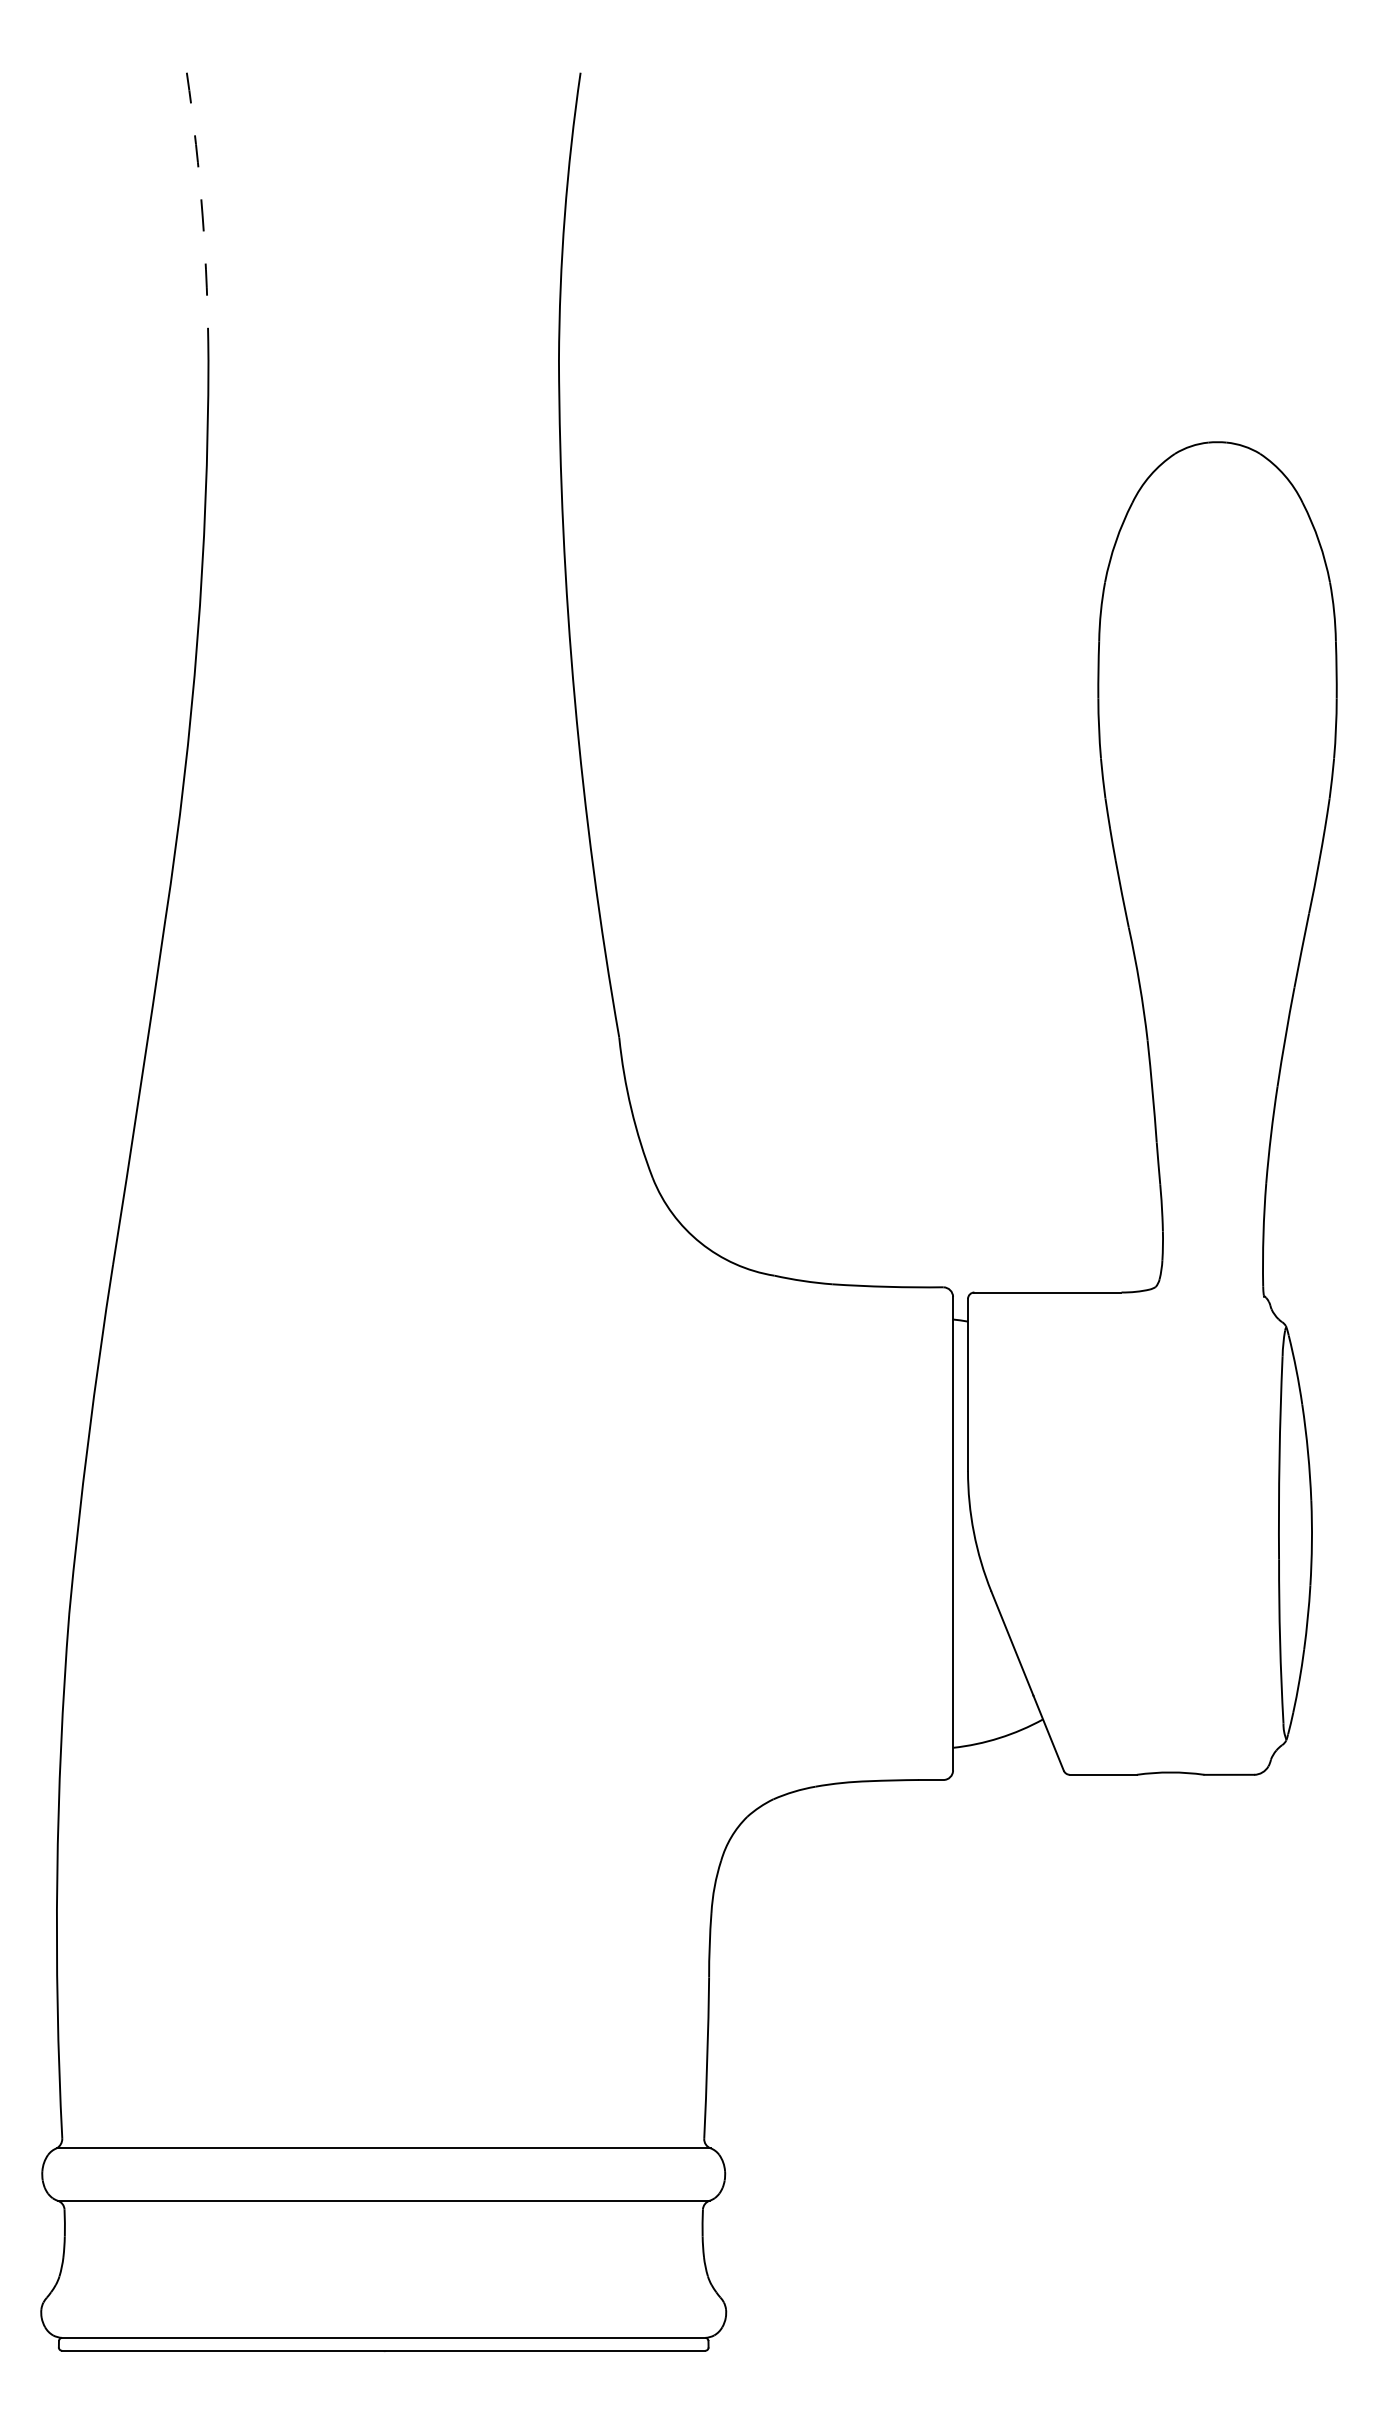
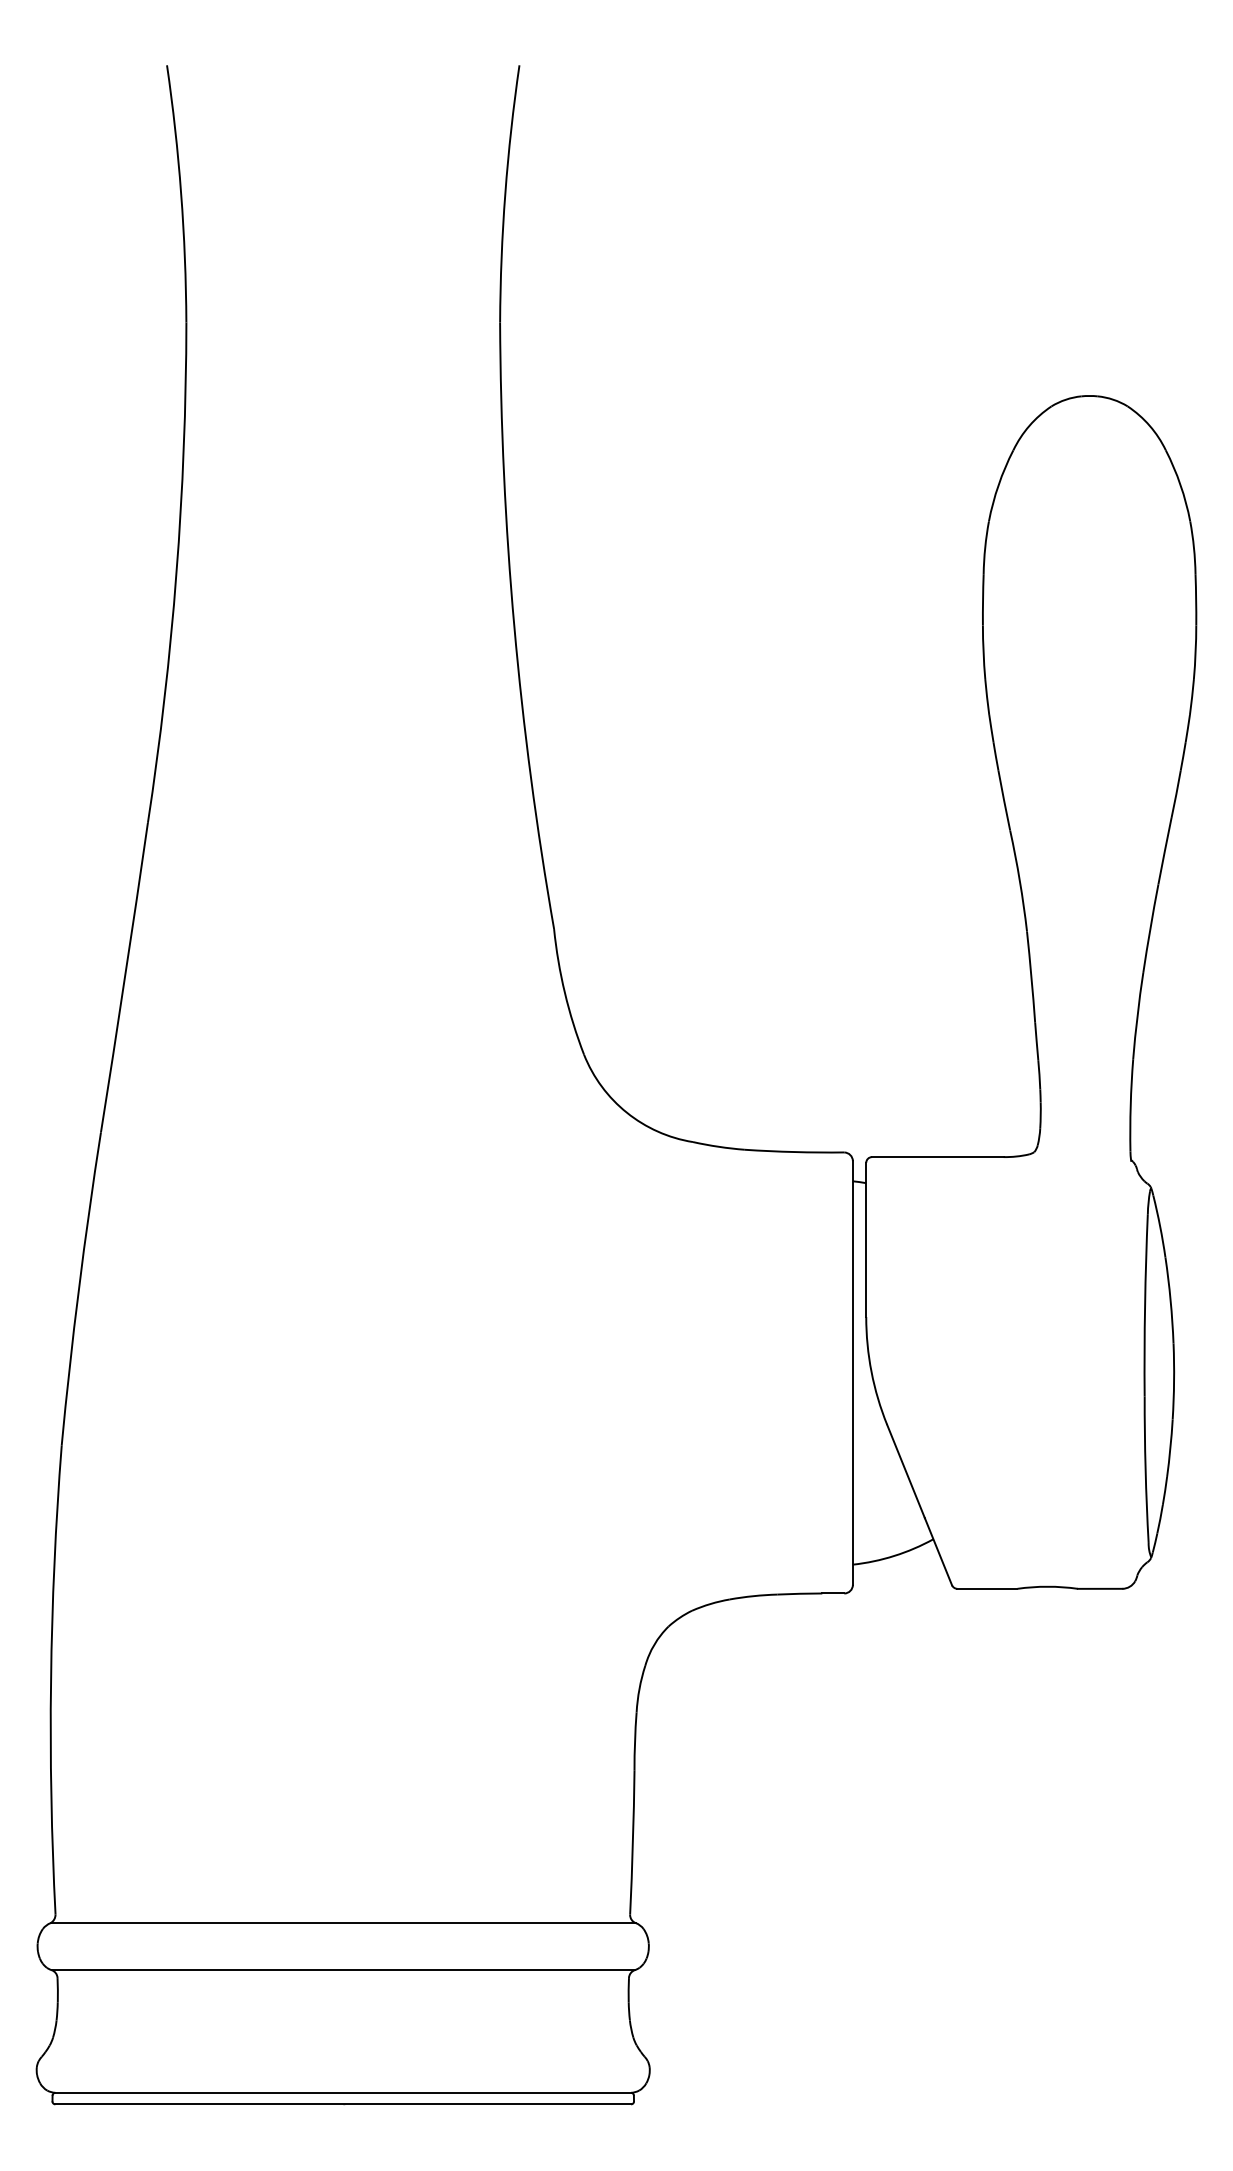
arc: (202, 216) -> (181, 193), dashed -> solid

